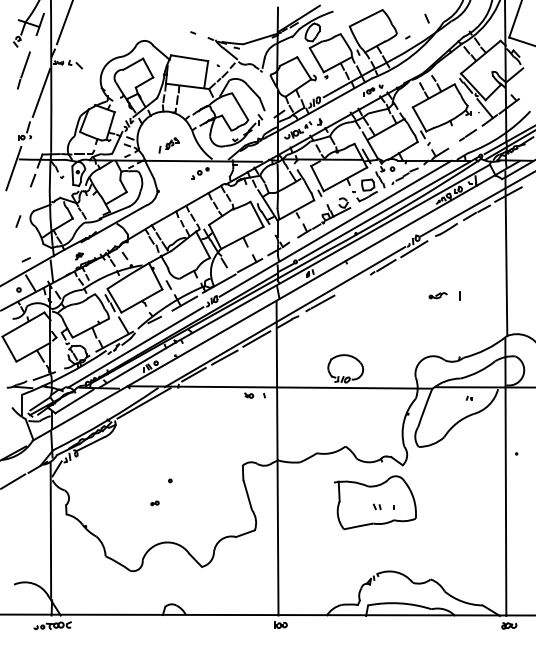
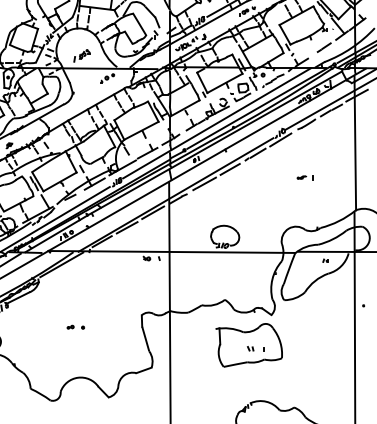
line: (351, 285) -> (229, 169), added
part: (444, 295) -> (305, 177), size x0.62
part: (154, 503) -> (70, 327), moved

